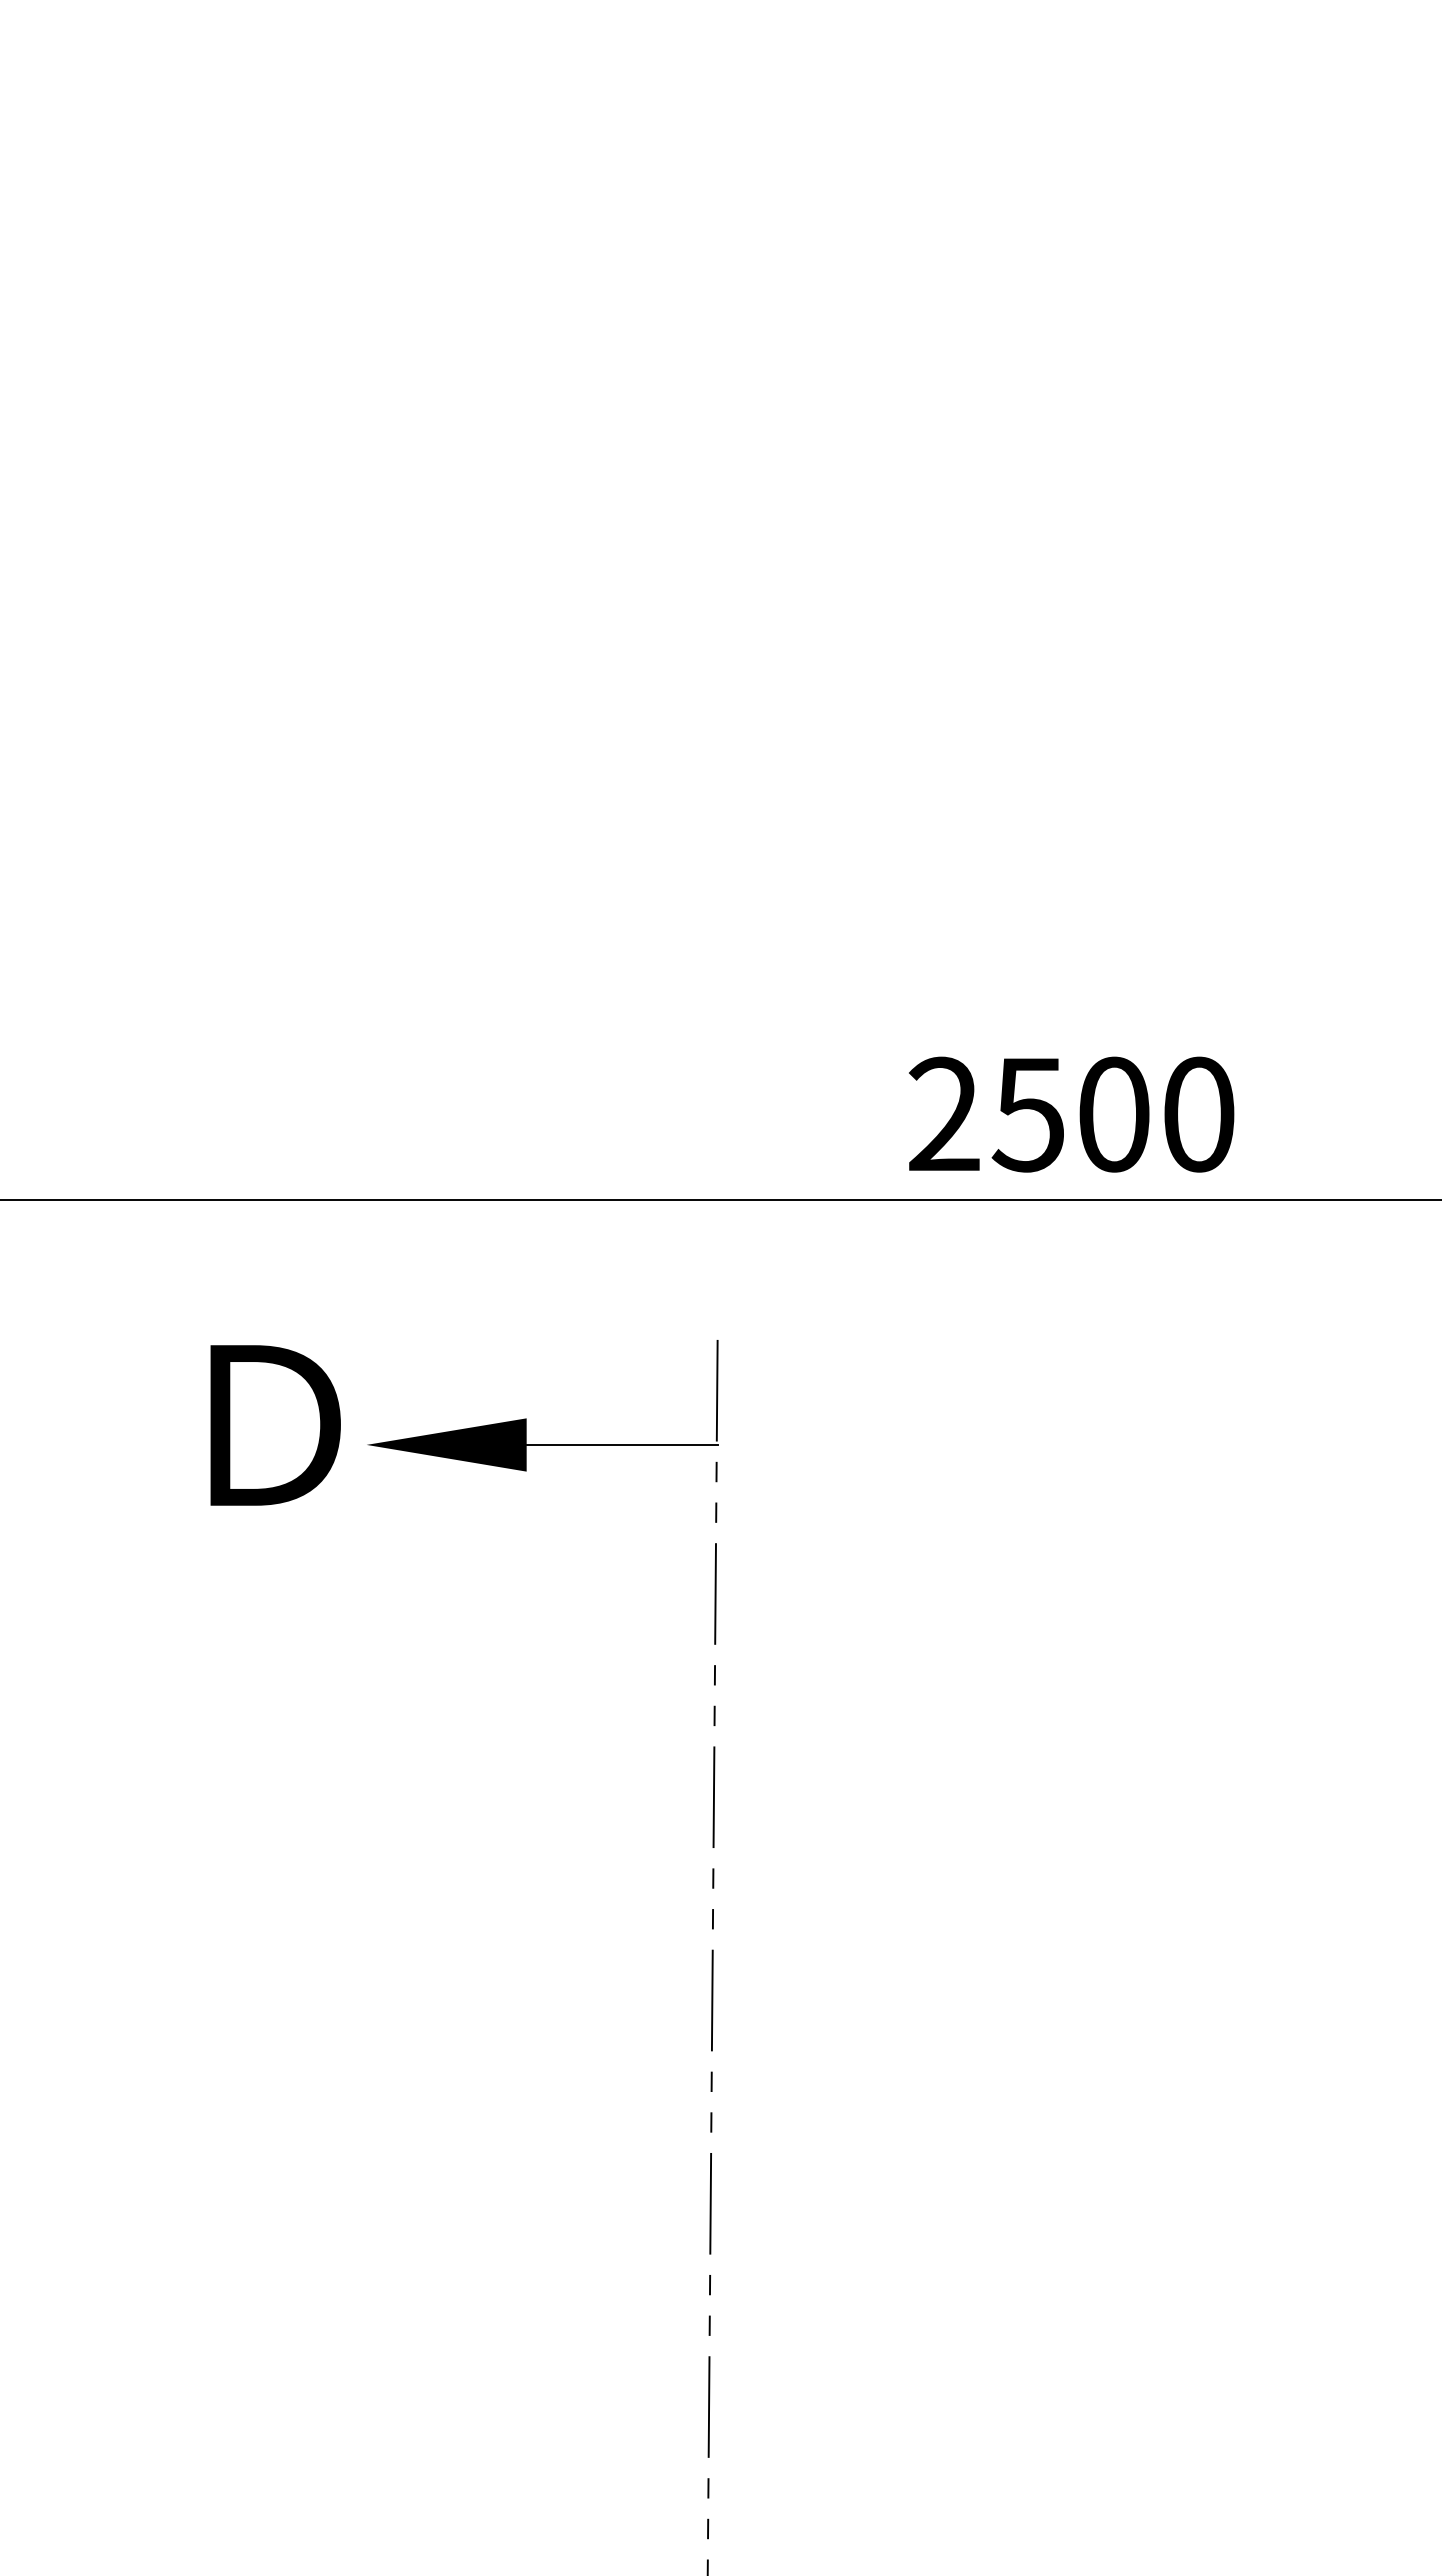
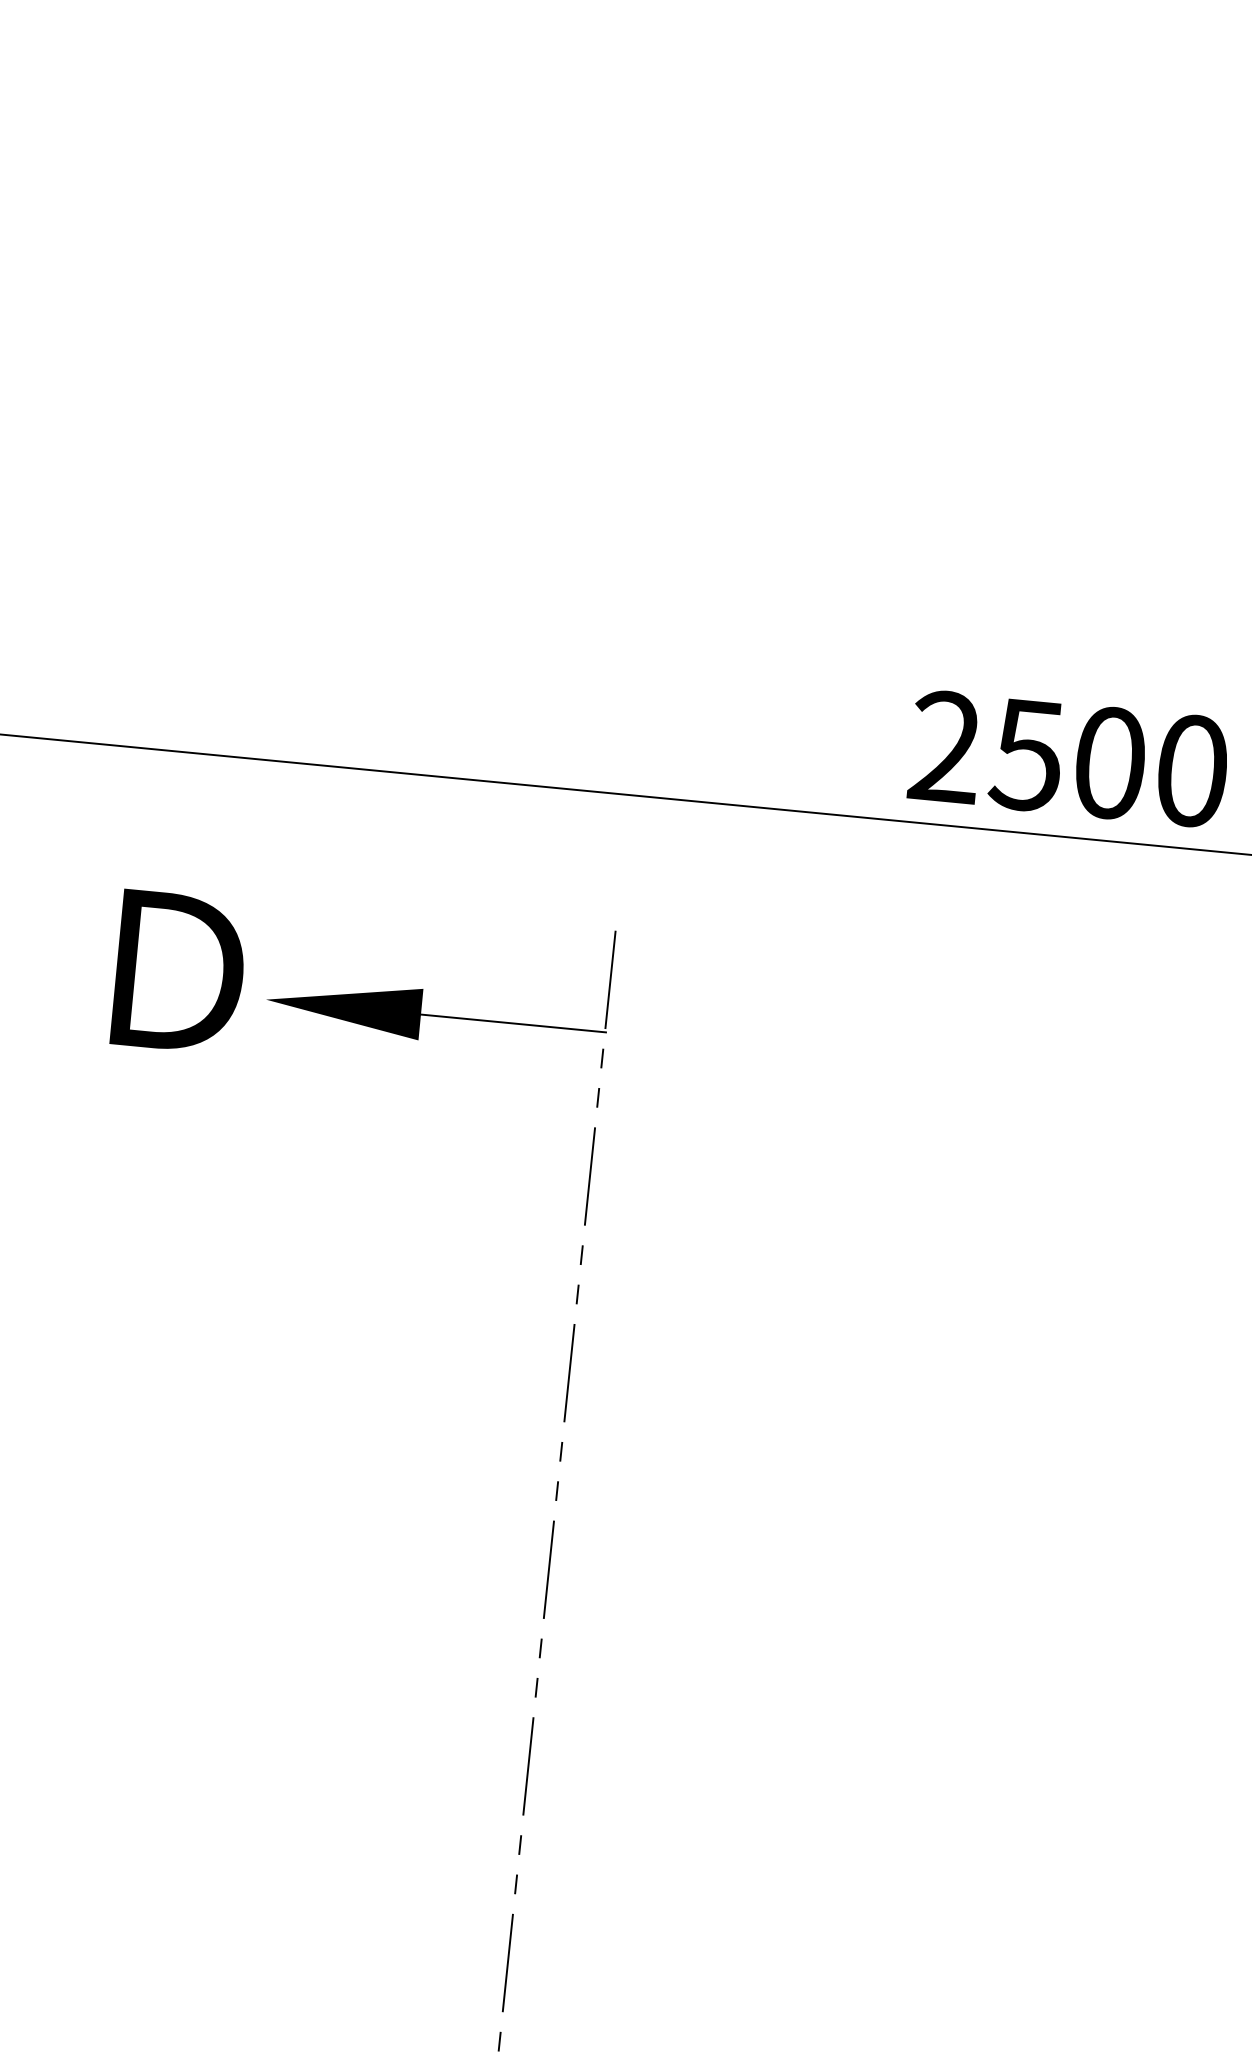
text: (1071, 1114) -> (1068, 758), moved

